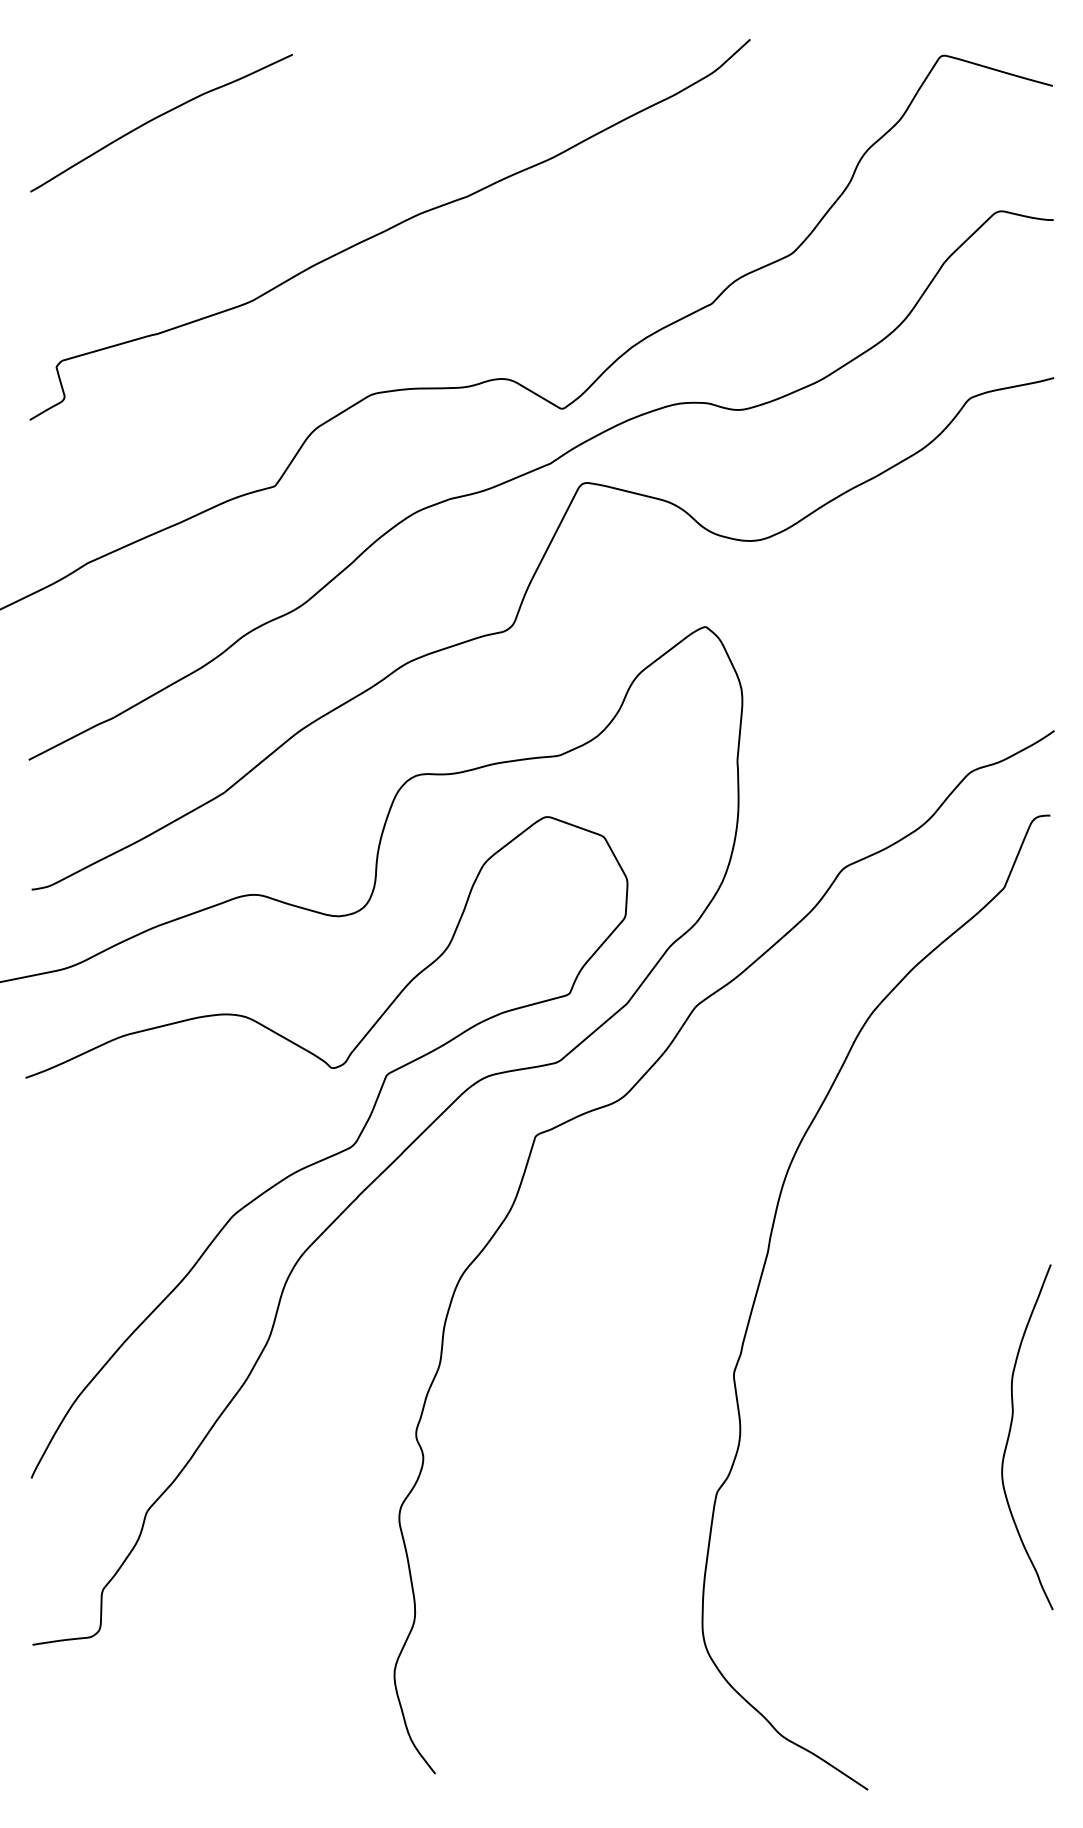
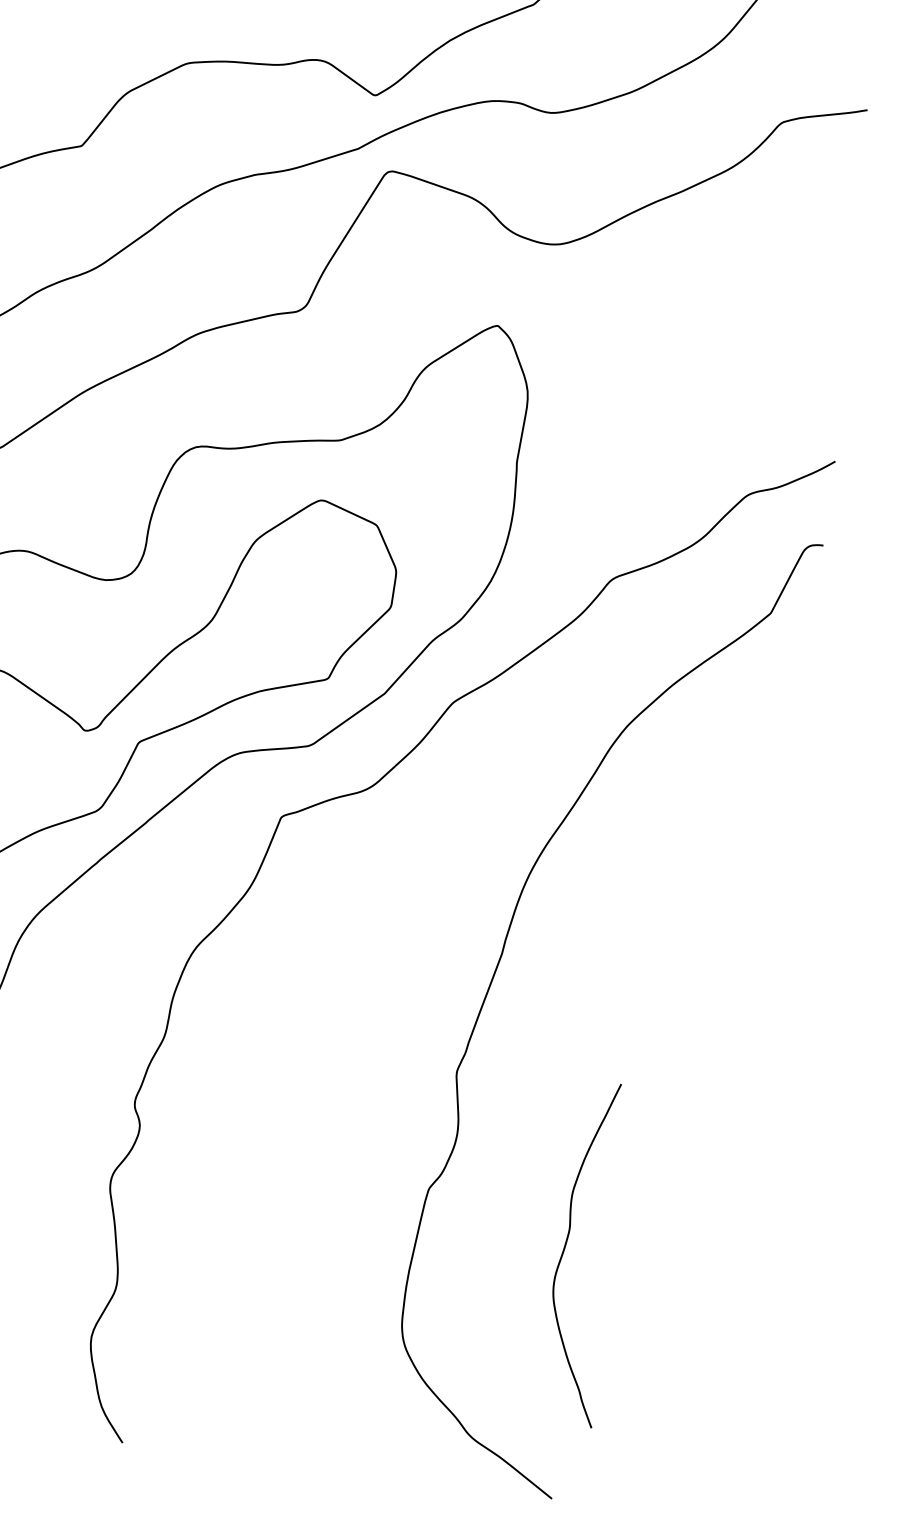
curve: (1010, 1433) -> (565, 1248), moved

